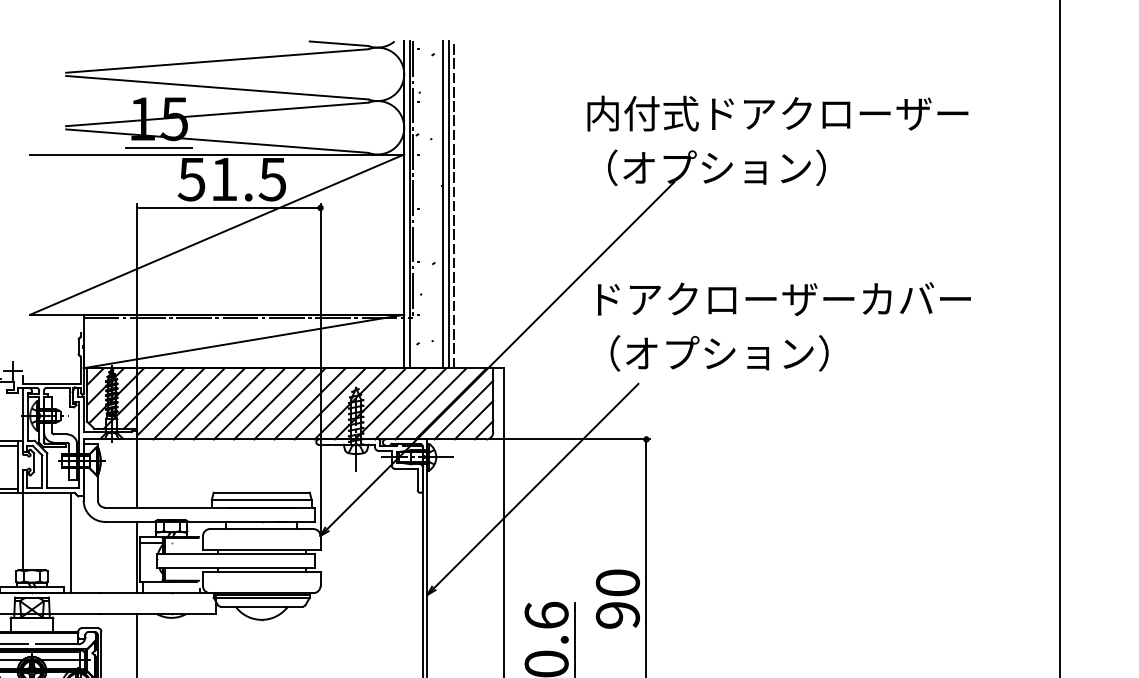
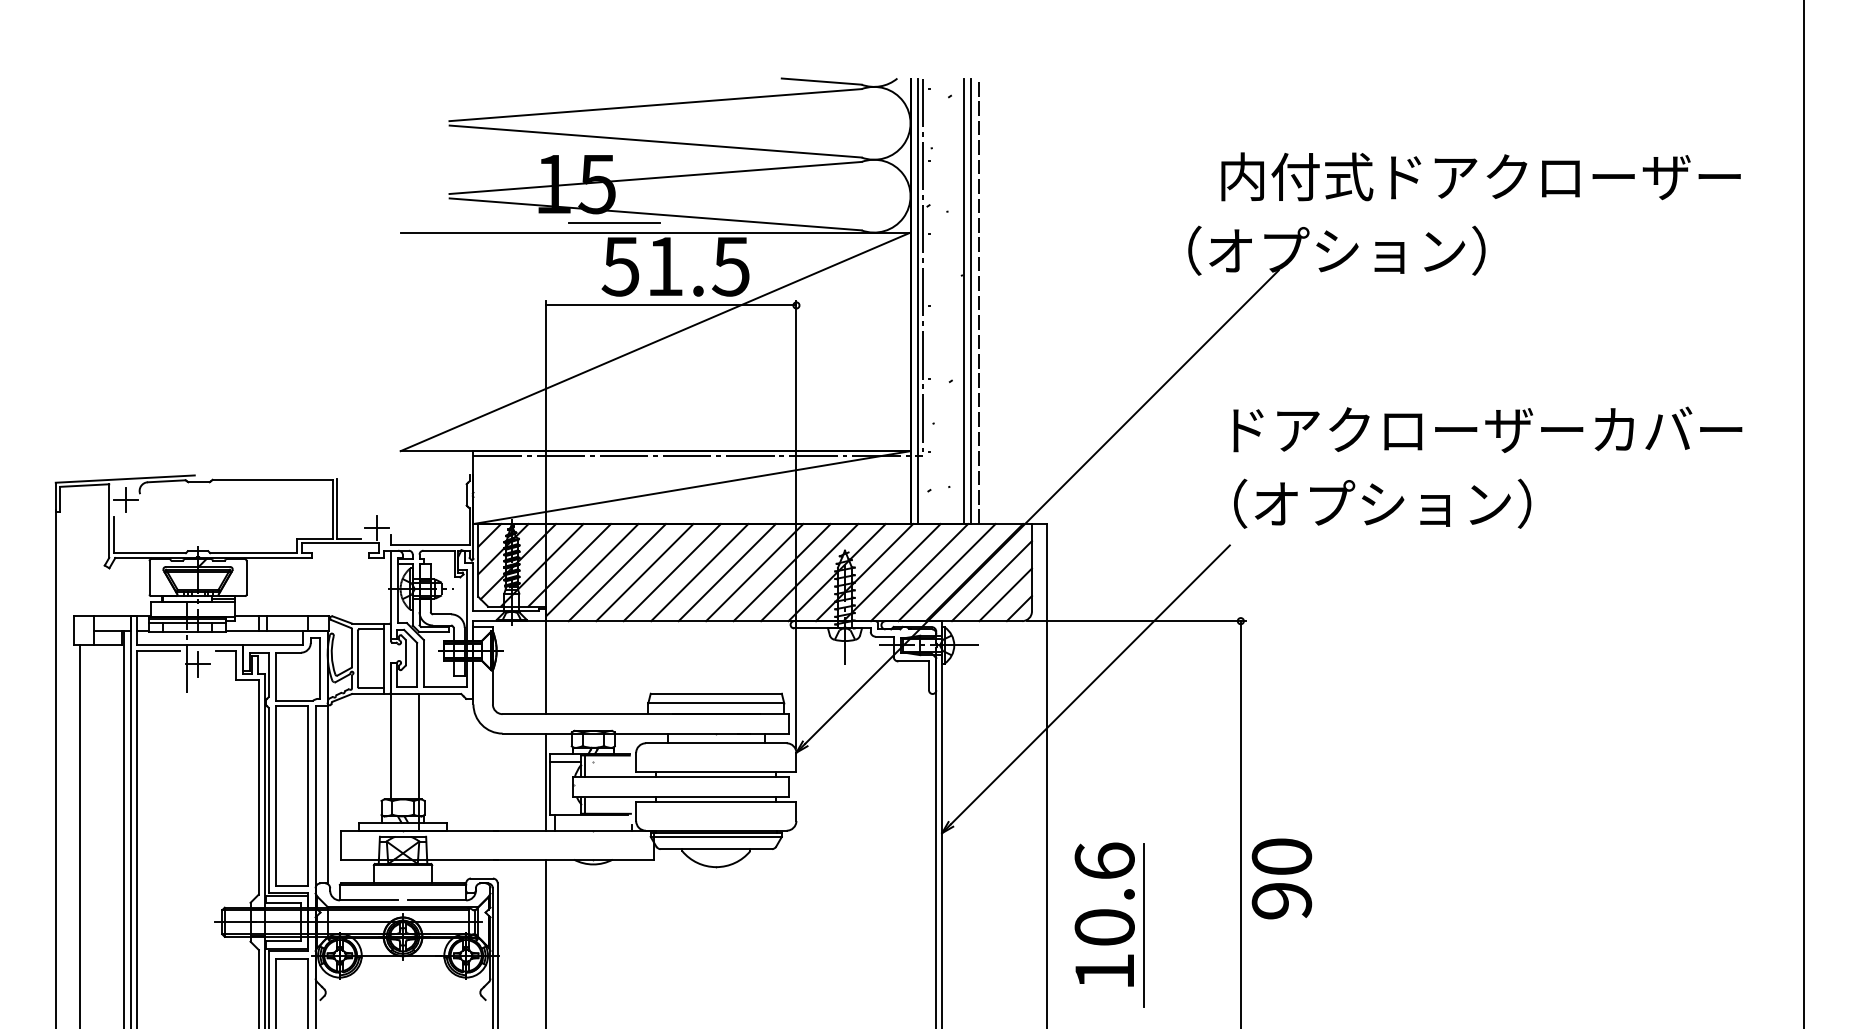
text: (777, 113) -> (1480, 176), moved
line: (159, 147) -> (614, 222), moved
text: (784, 298) -> (1487, 429), moved
text: (719, 353) -> (1382, 503), moved
line: (71, 543) -> (419, 762), moved
text: (617, 598) -> (1281, 878), moved

